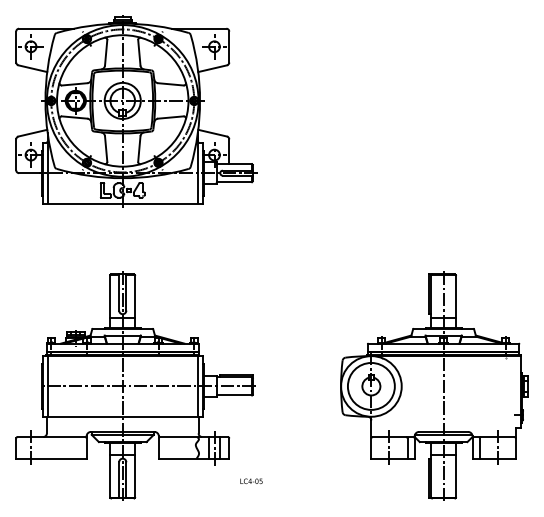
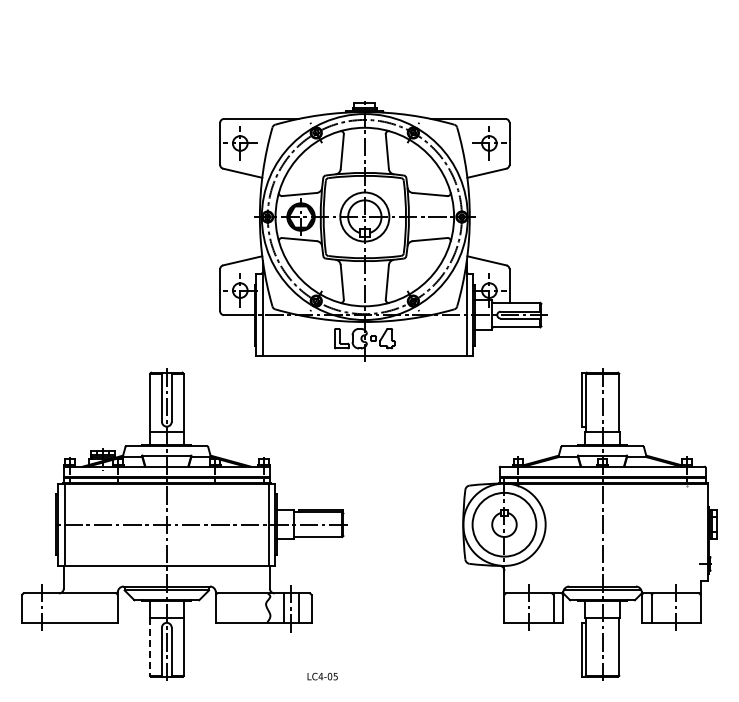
part: (136, 111) -> (383, 231), moved
line: (110, 476) -> (150, 646), solid -> dashed
text: (251, 481) -> (322, 676), moved

